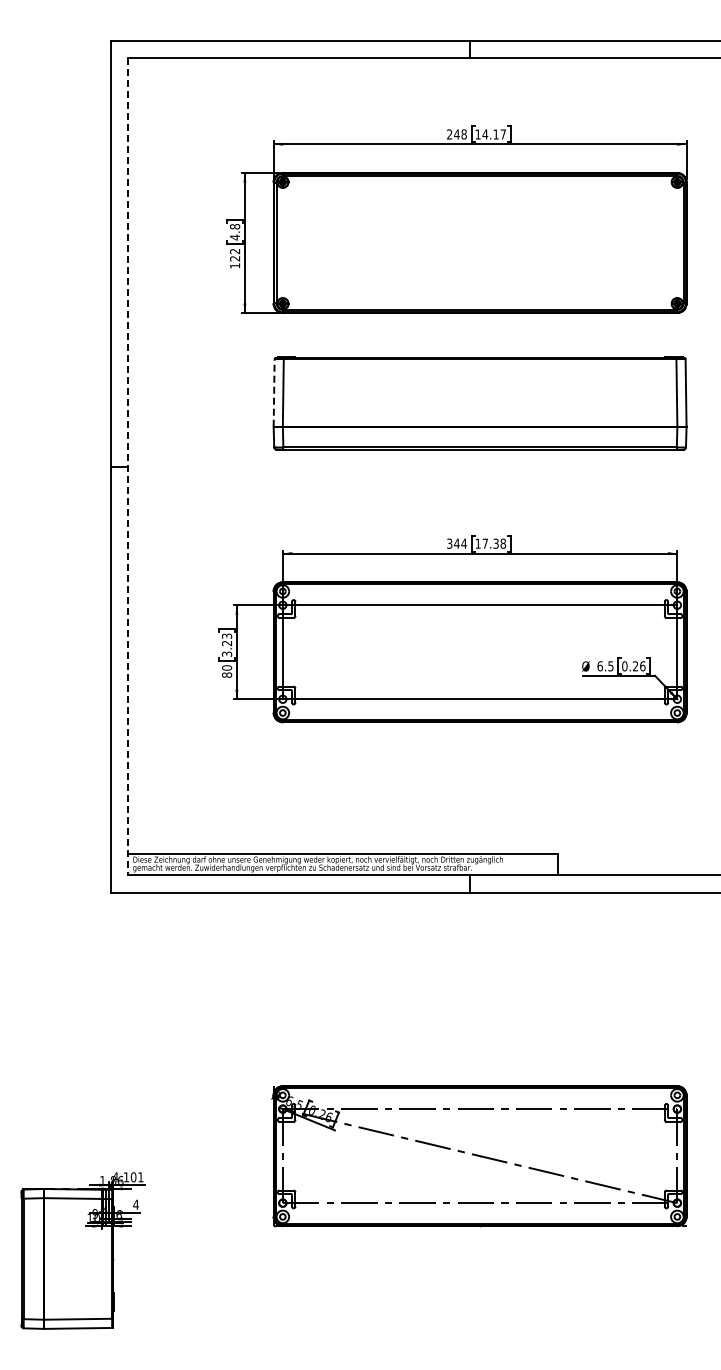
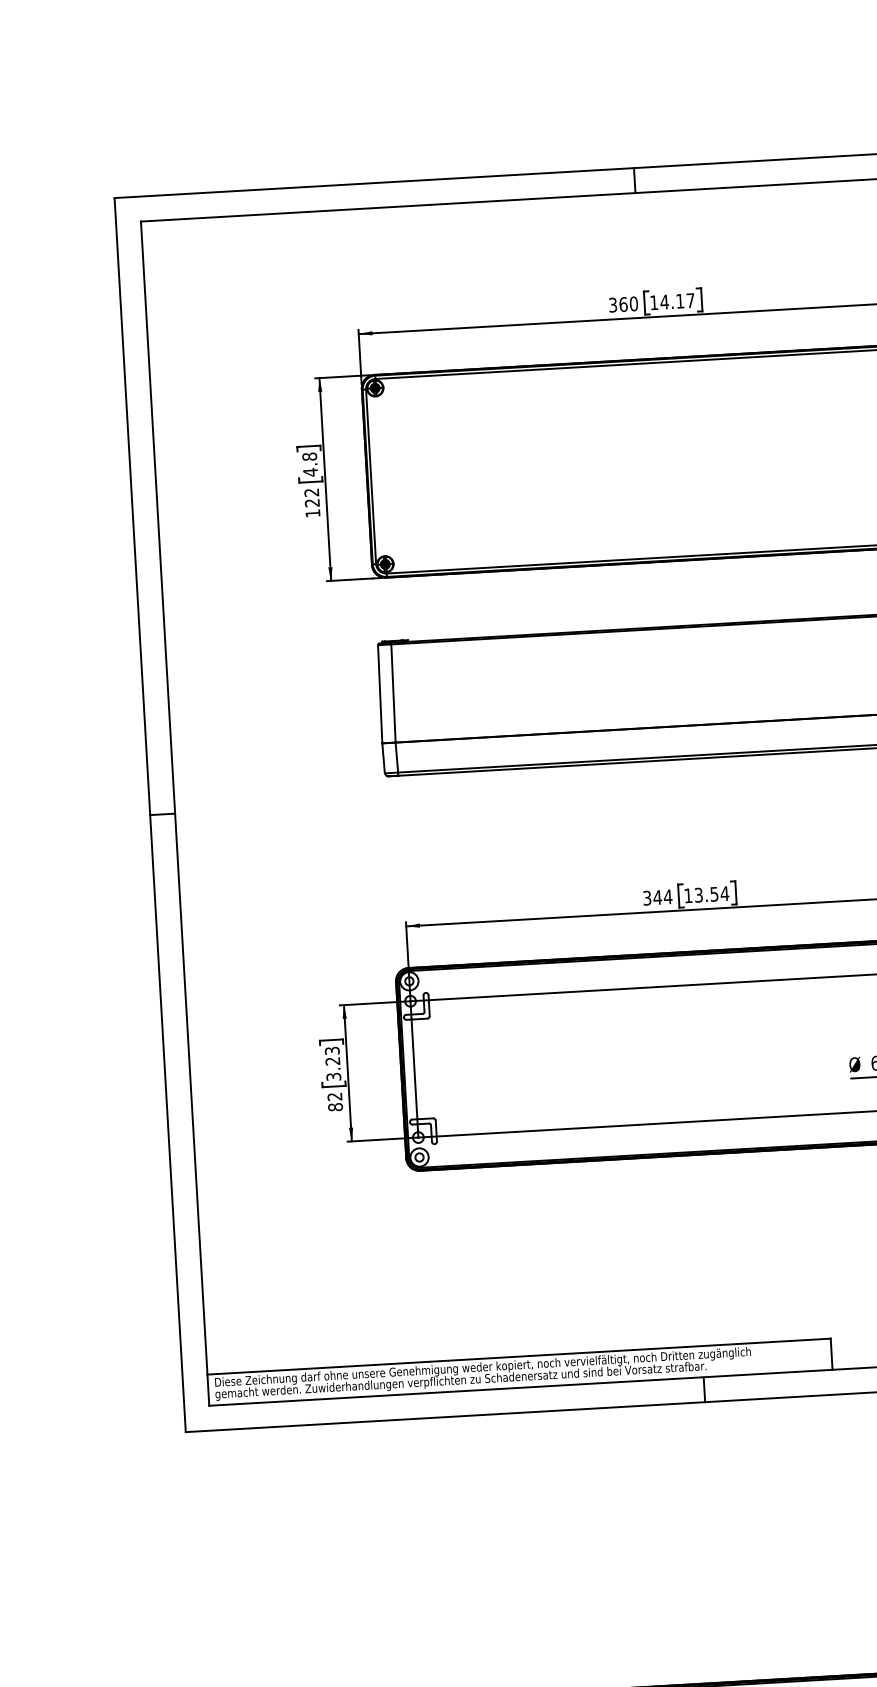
text: (456, 134) -> (622, 304), 248 -> 360
line: (274, 392) -> (380, 693), dashed -> solid
line: (128, 466) -> (175, 813), dashed -> solid
text: (494, 543) -> (712, 894), 17.38 -> 13.54
text: (227, 667) -> (335, 1096), 80 -> 82

